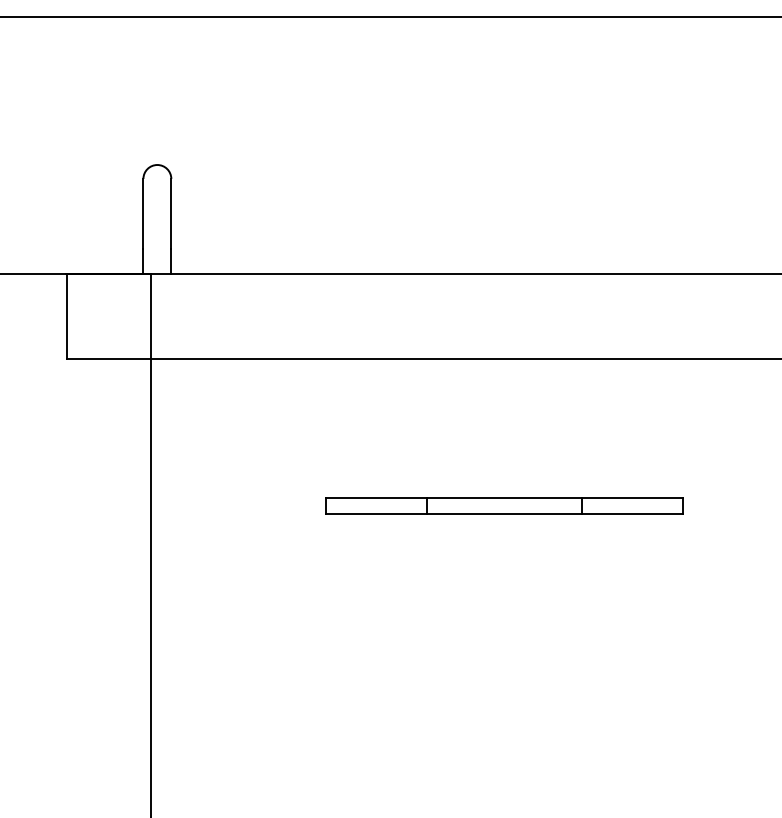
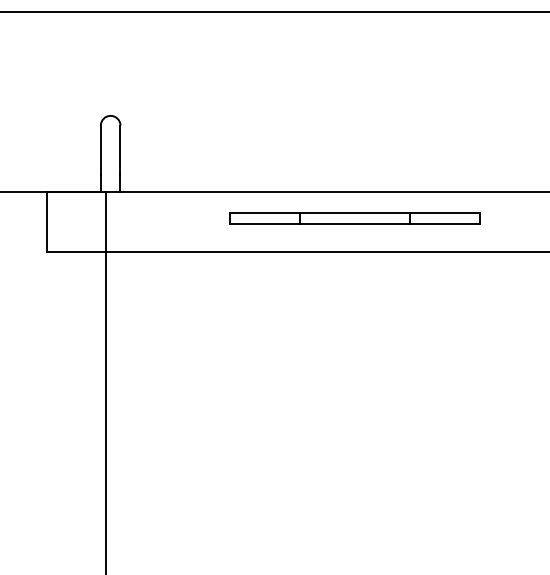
part: (504, 505) -> (354, 218), moved

